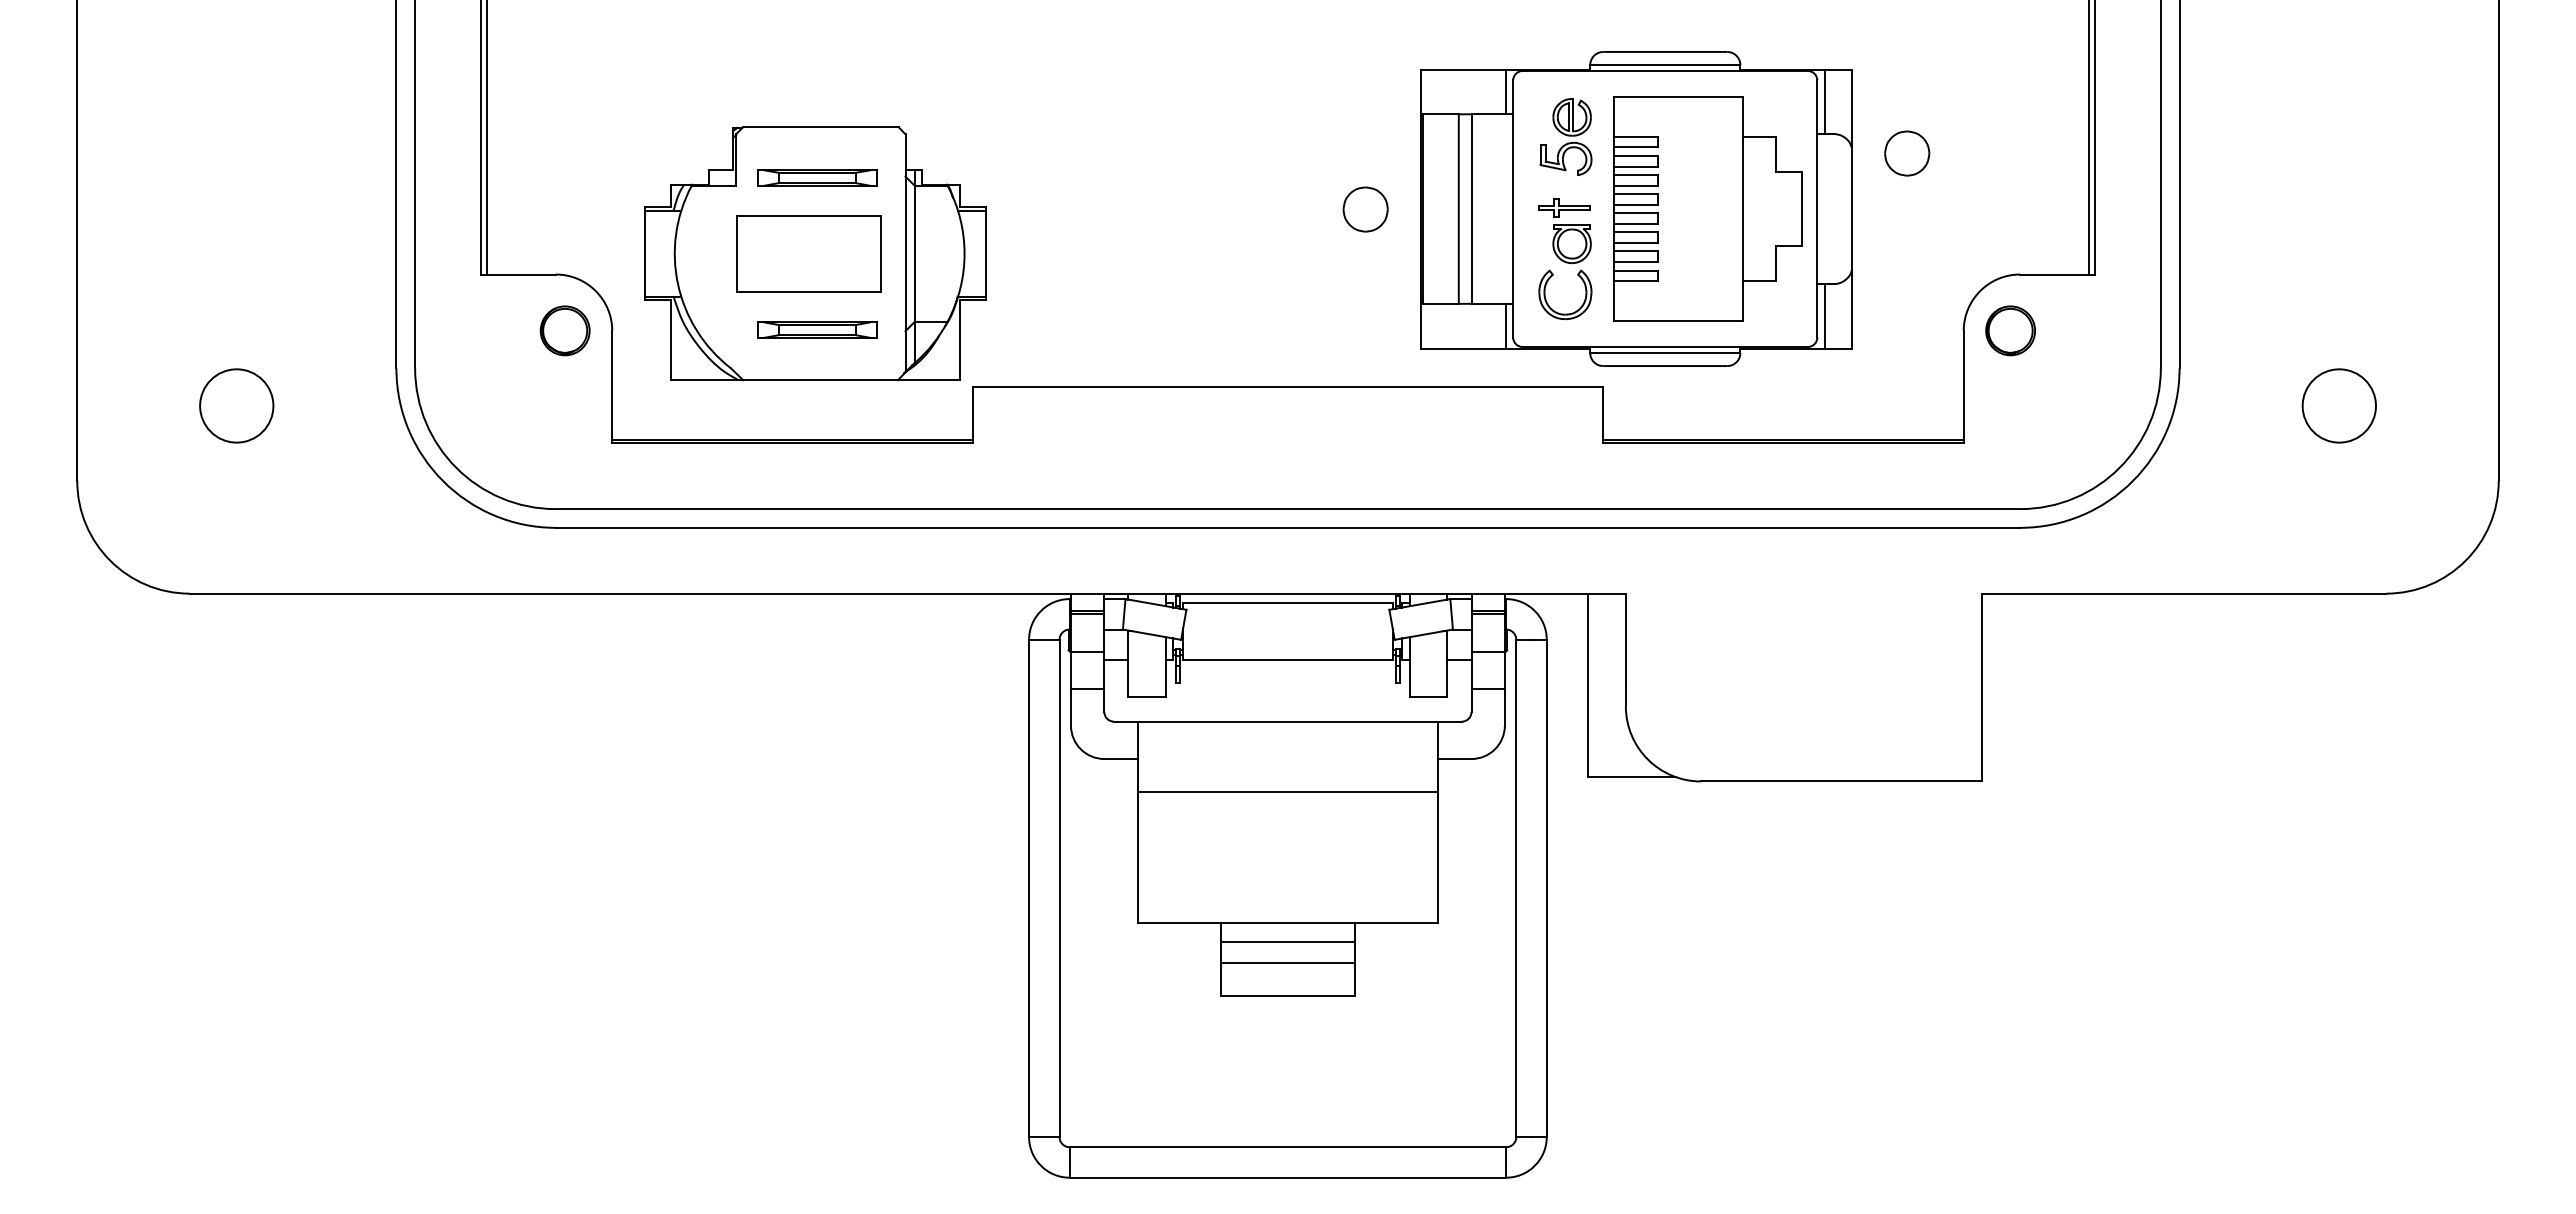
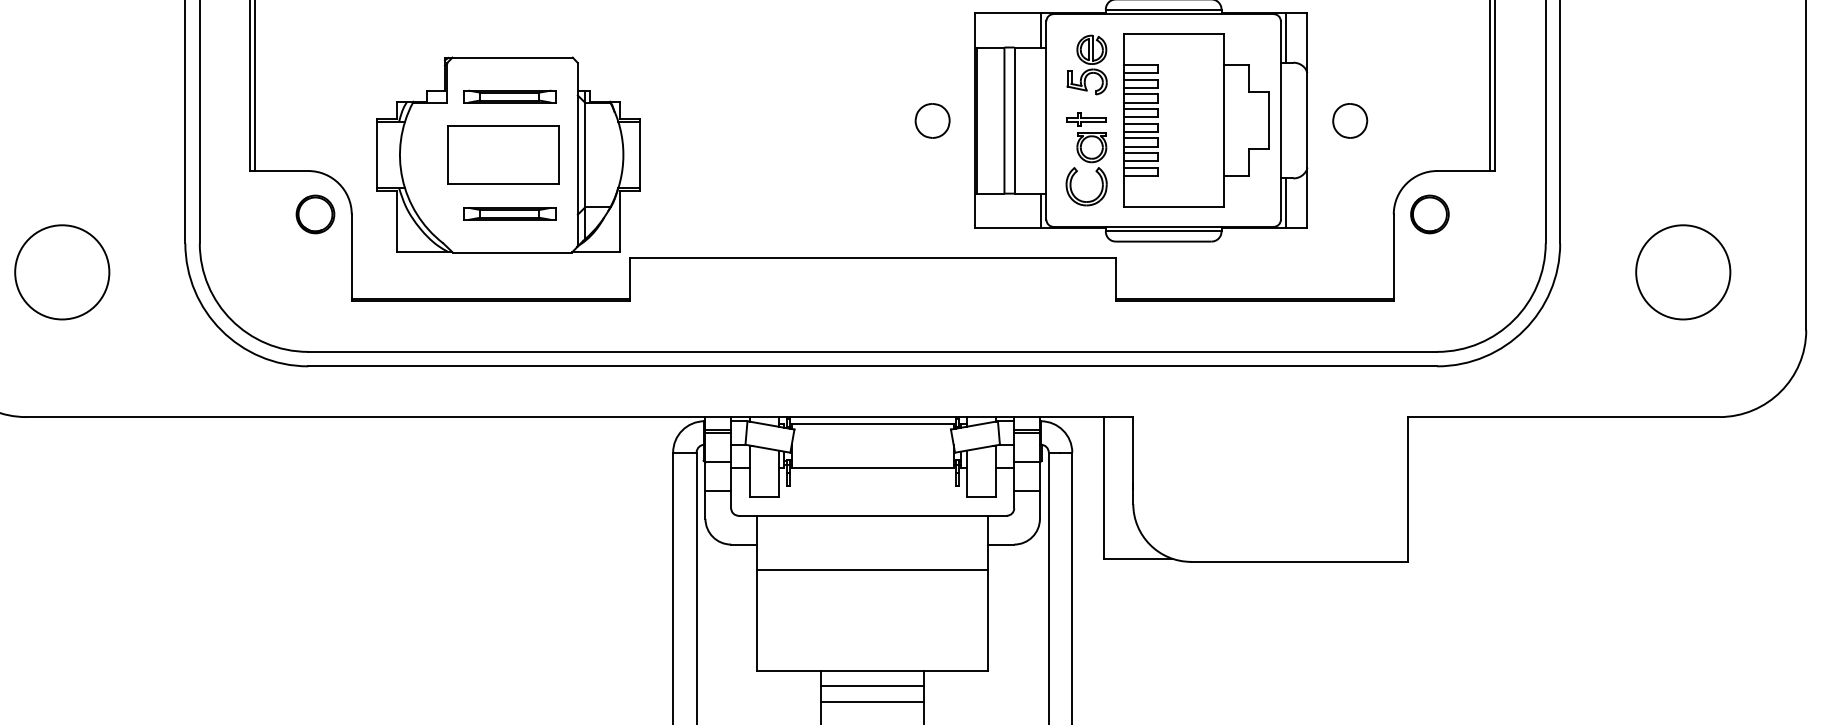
part: (1907, 153) -> (1350, 120), moved
circle: (236, 405) -> (62, 272), size x1.67
circle: (2339, 405) -> (1683, 272), size x1.67

